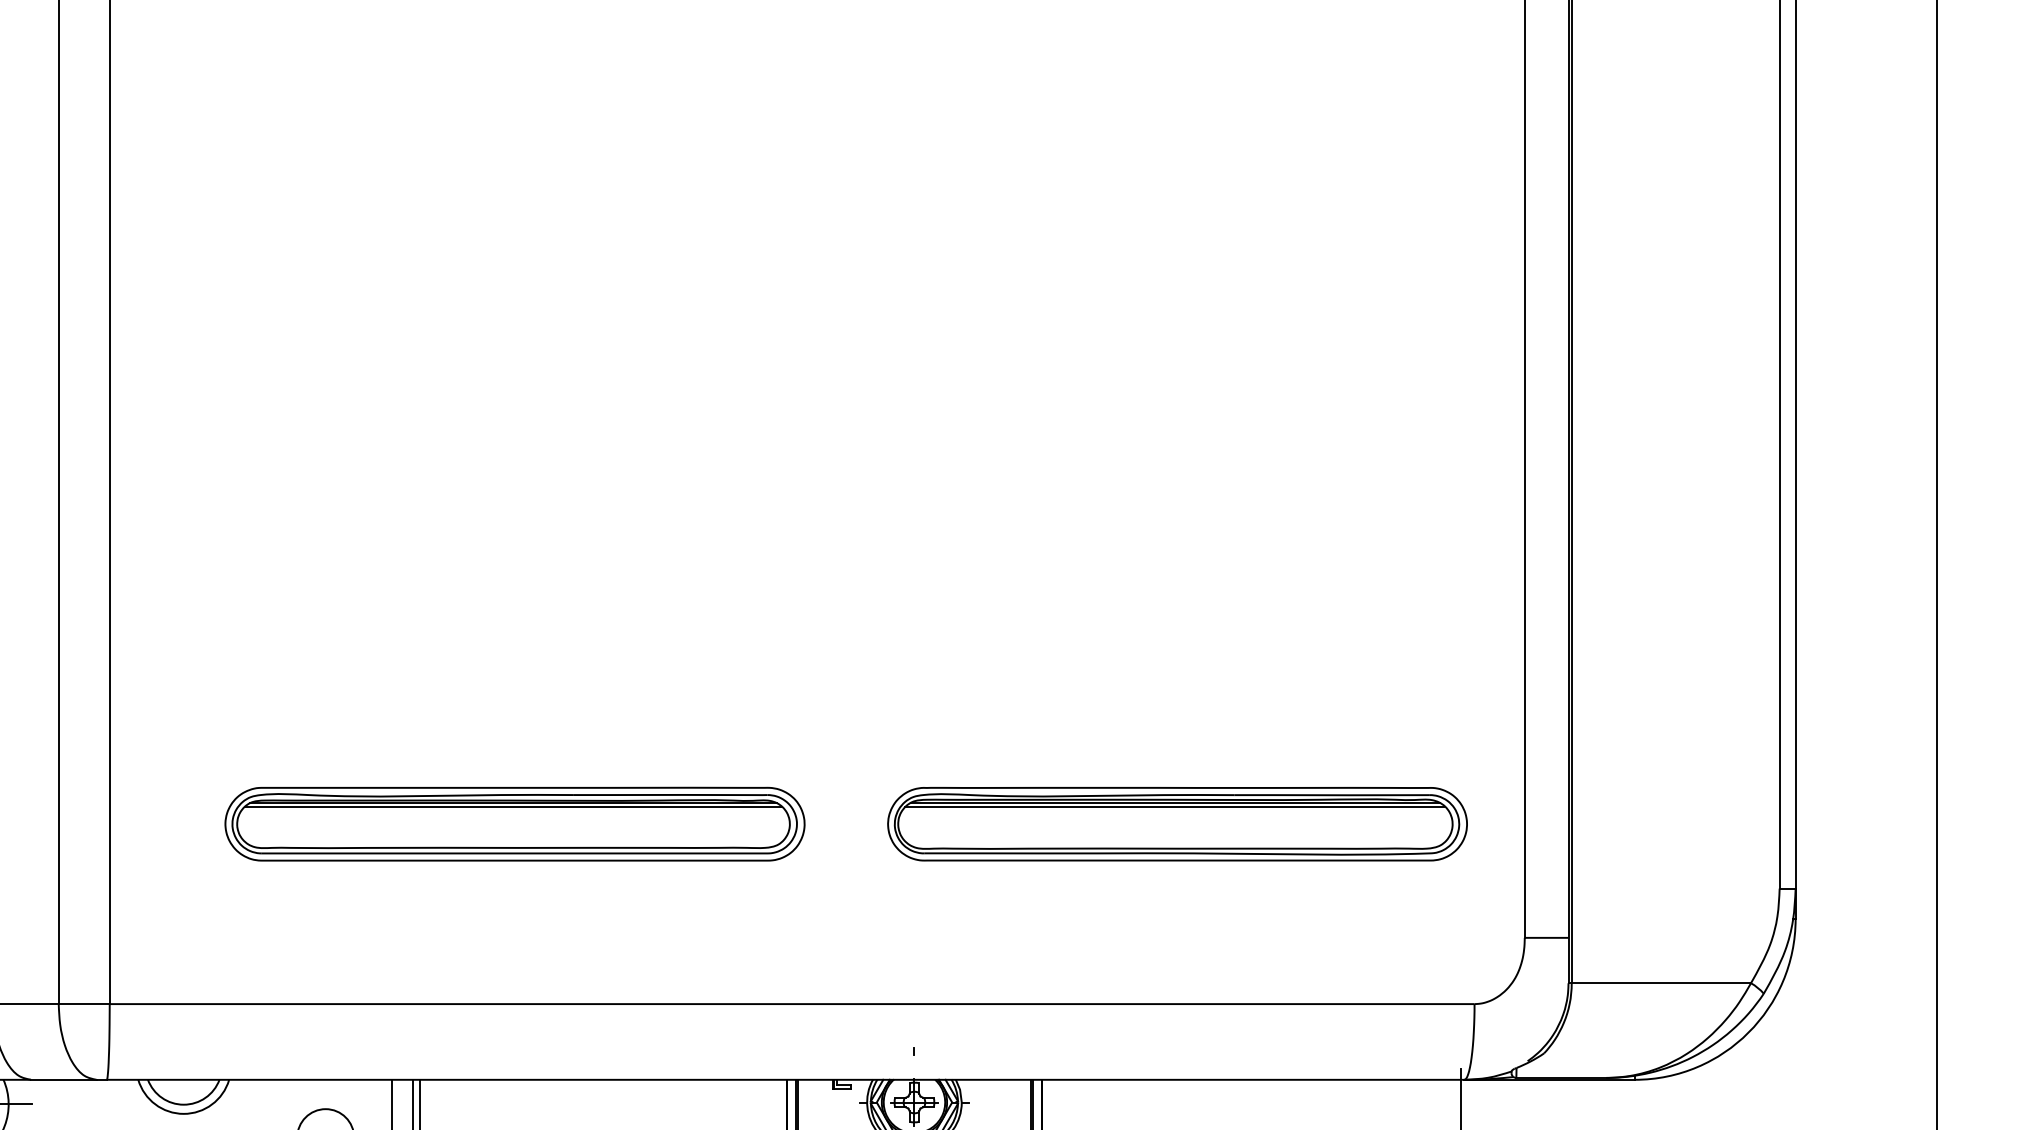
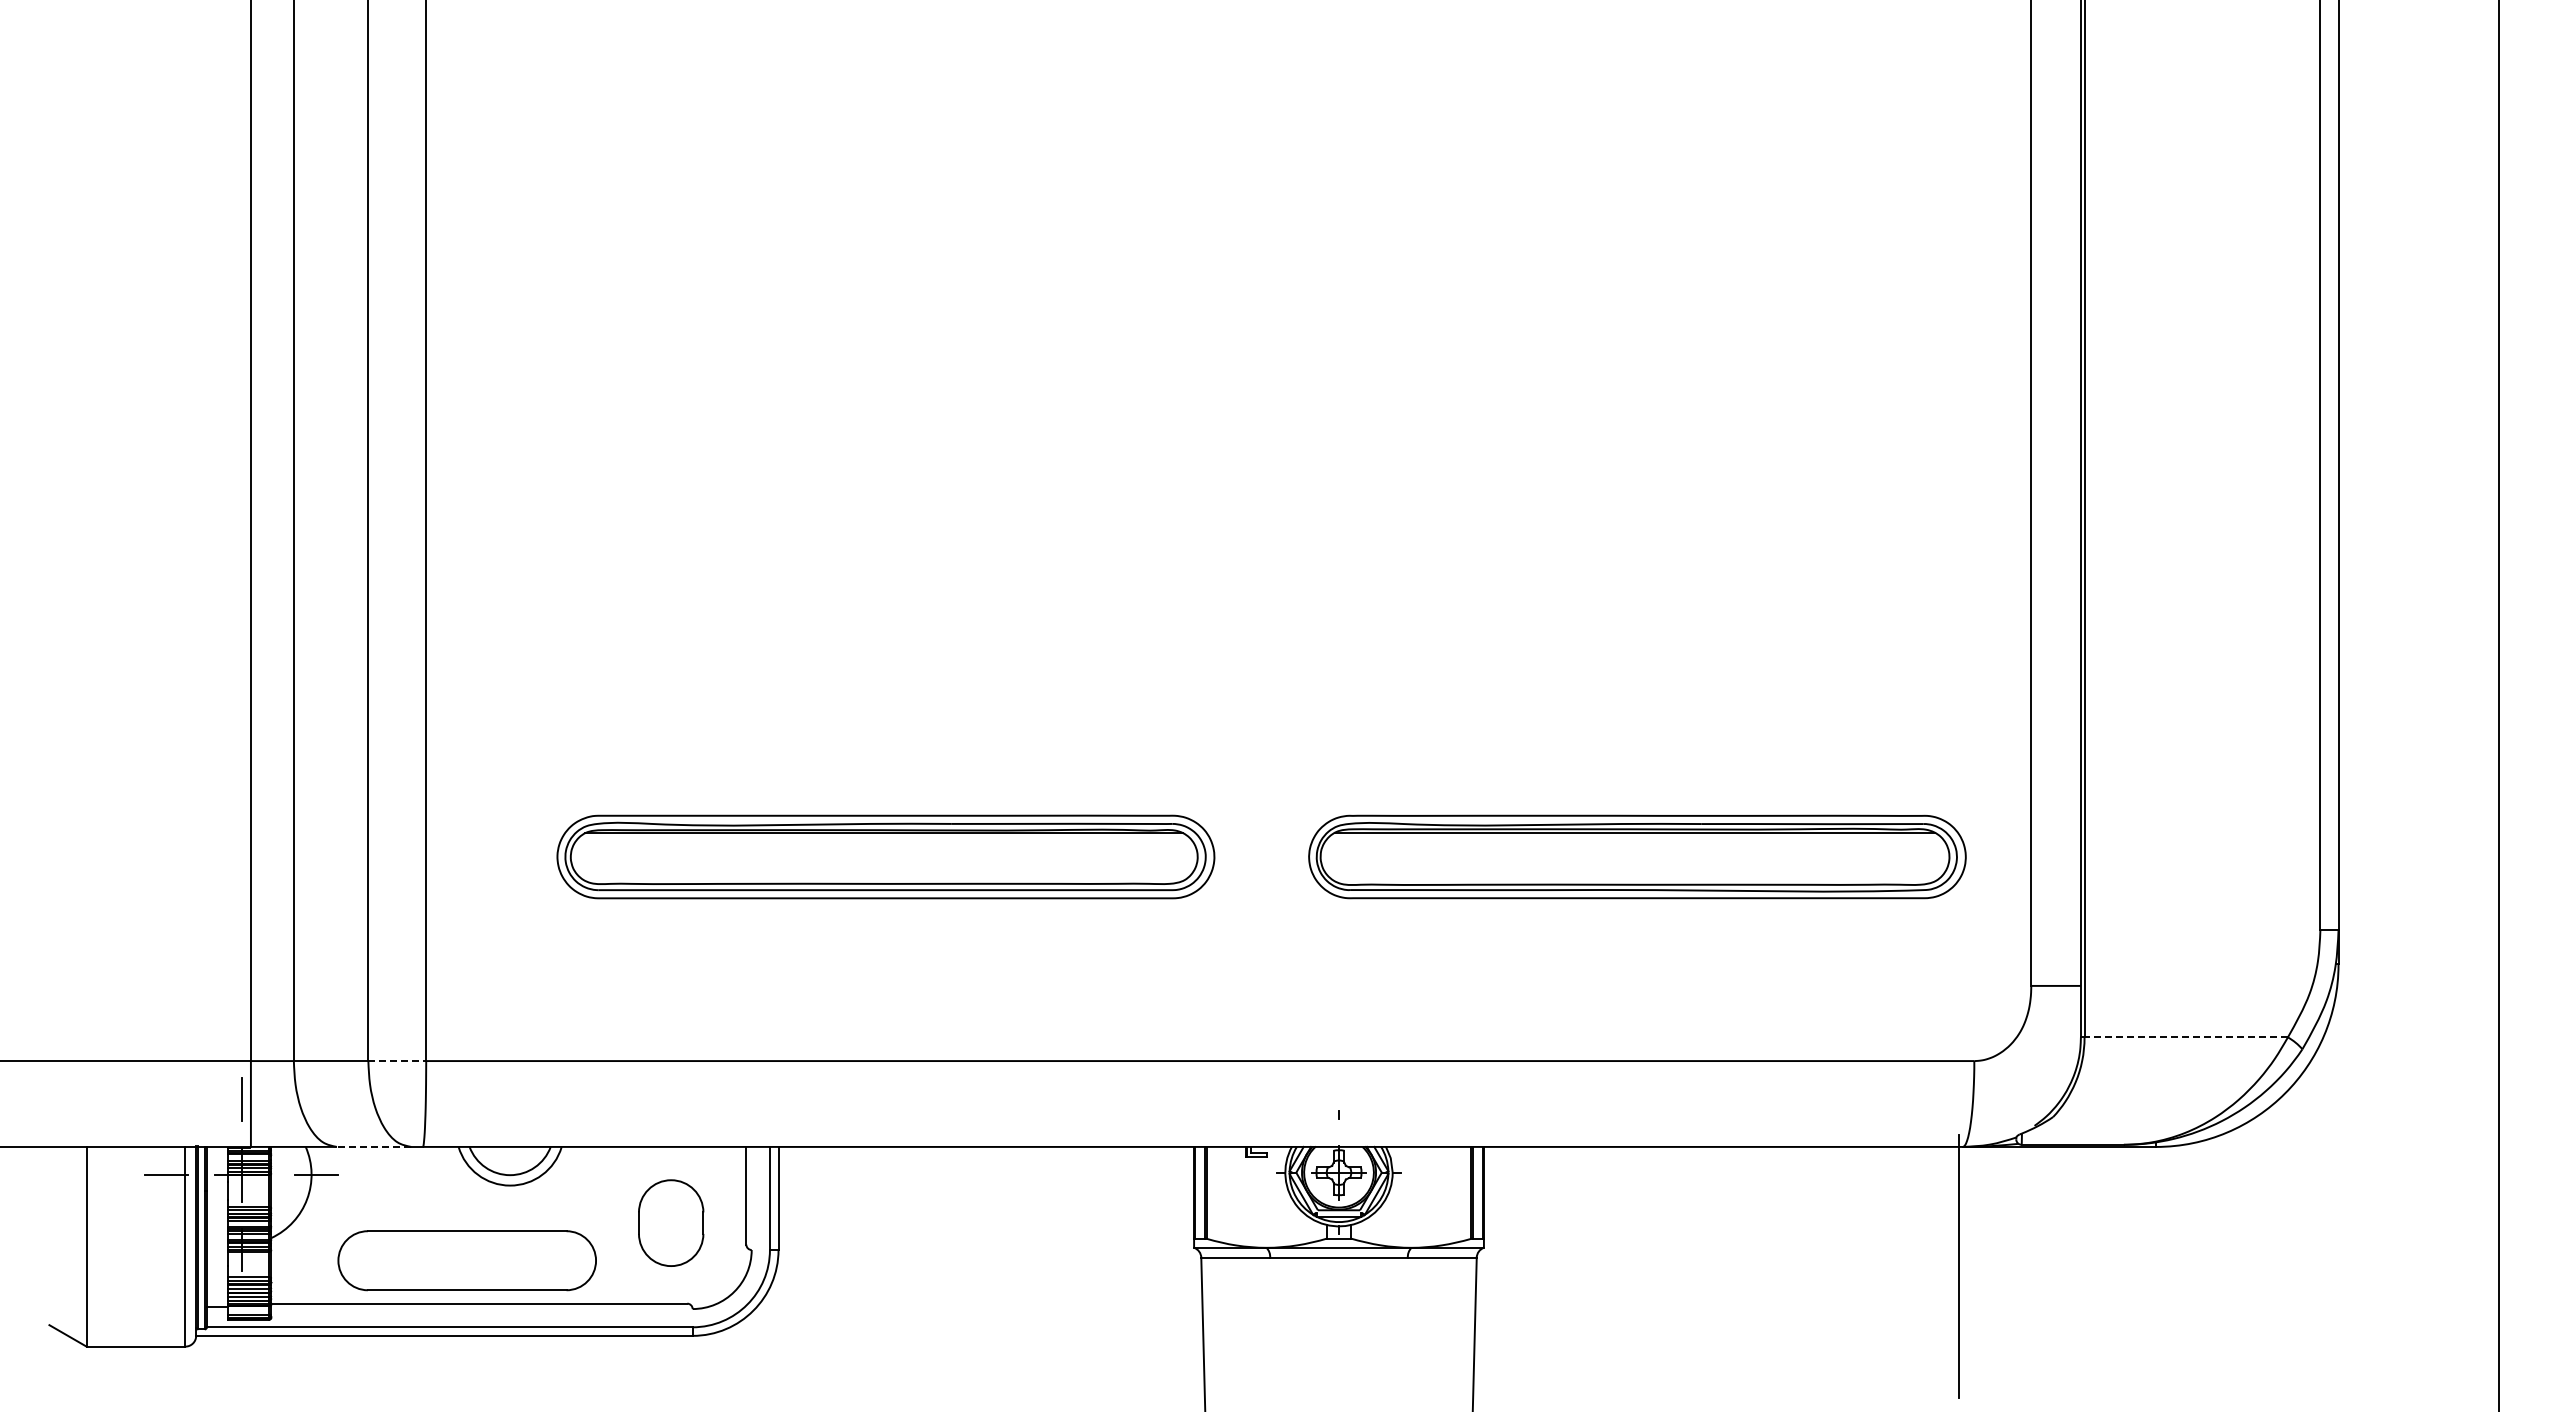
line: (513, 807) -> (884, 837), removed
line: (1174, 807) -> (1634, 837), removed
line: (1661, 983) -> (2186, 1037), solid -> dashed
line: (84, 1004) -> (397, 1061), solid -> dashed
line: (63, 1079) -> (373, 1146), solid -> dashed

